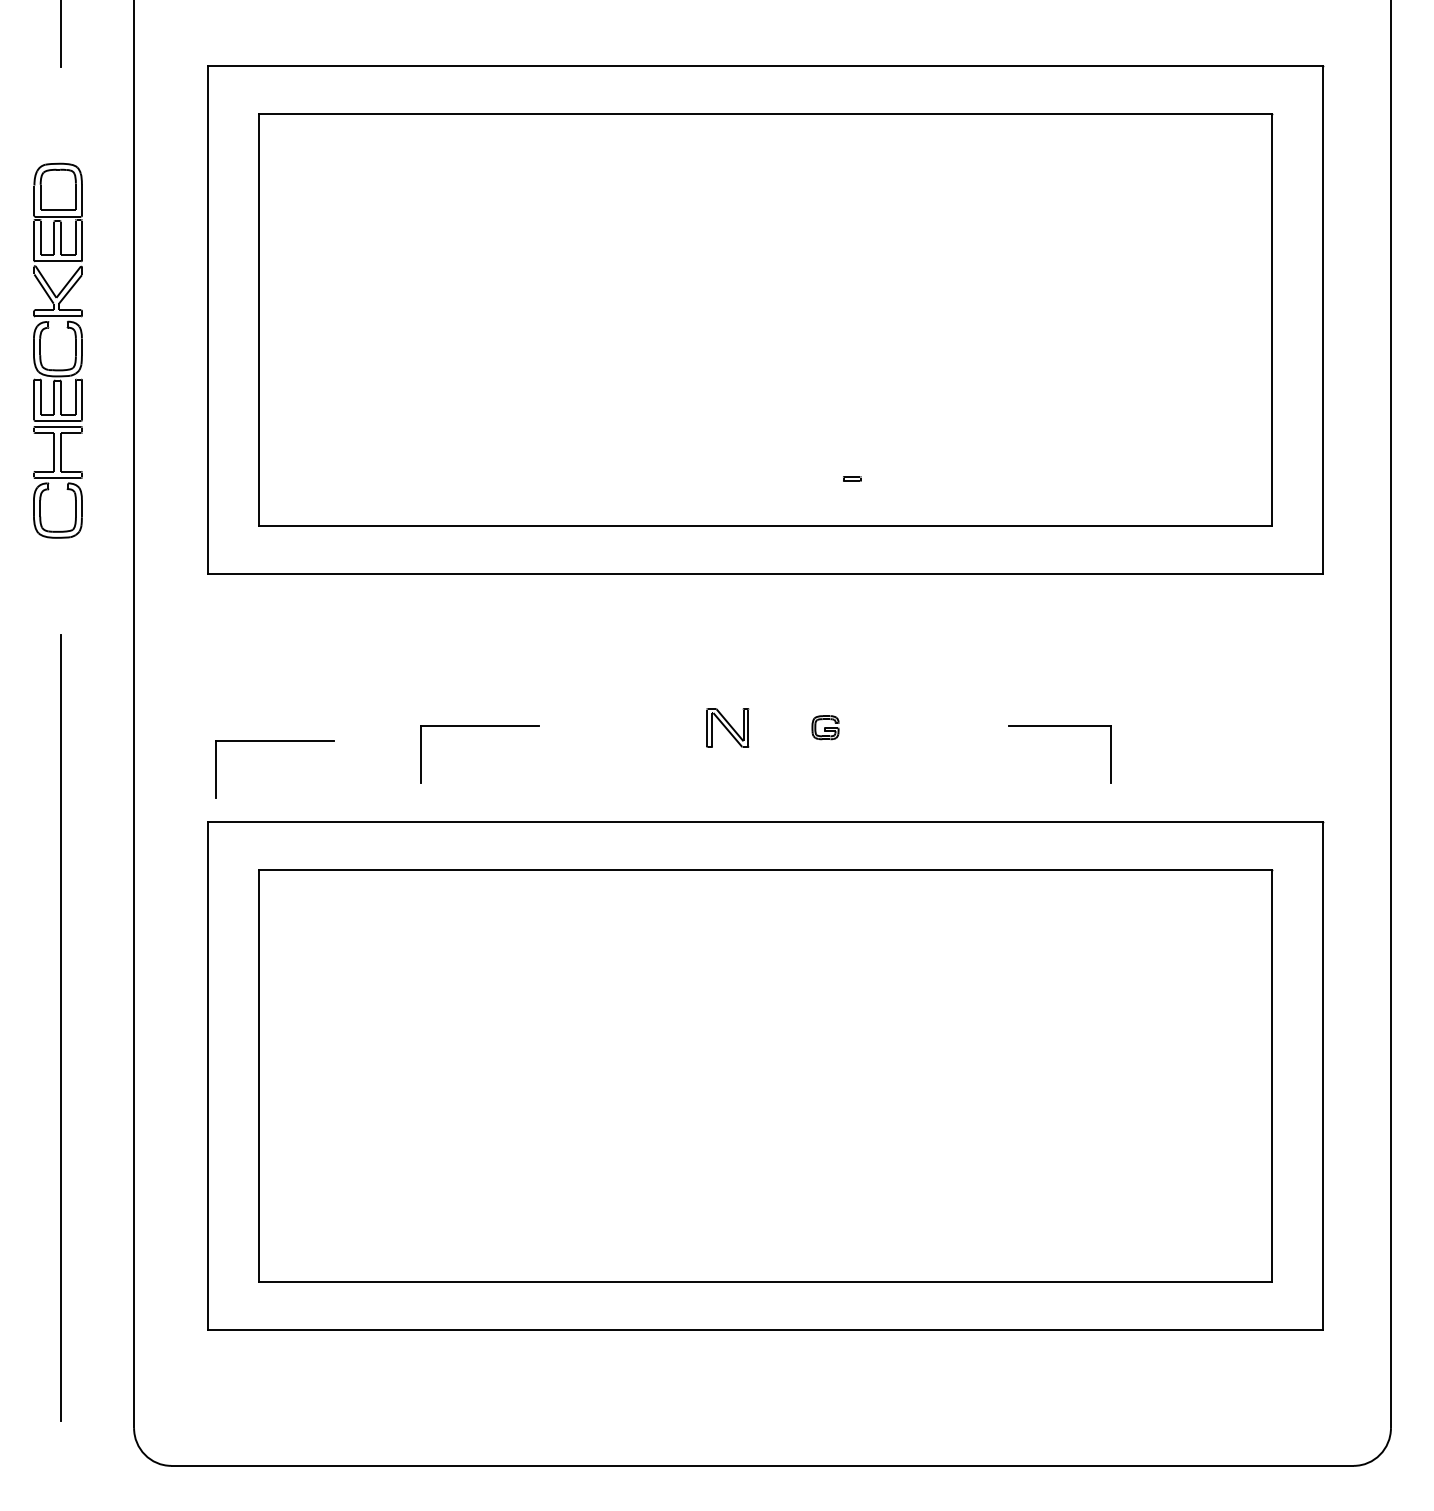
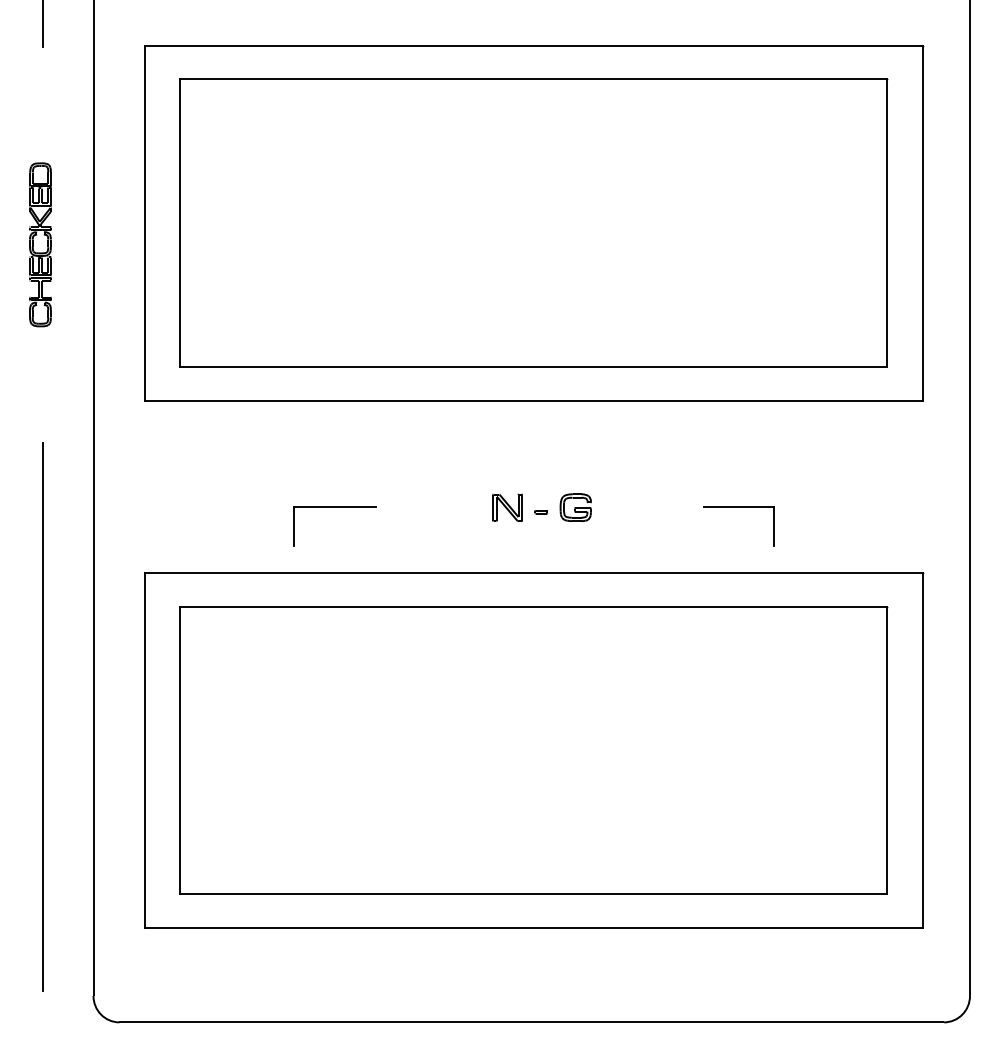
part: (58, 350) -> (40, 244), size x0.62
part: (852, 479) -> (541, 512), moved
part: (825, 727) -> (575, 507), size x1.67
part: (274, 741) -> (191, 517), removed

